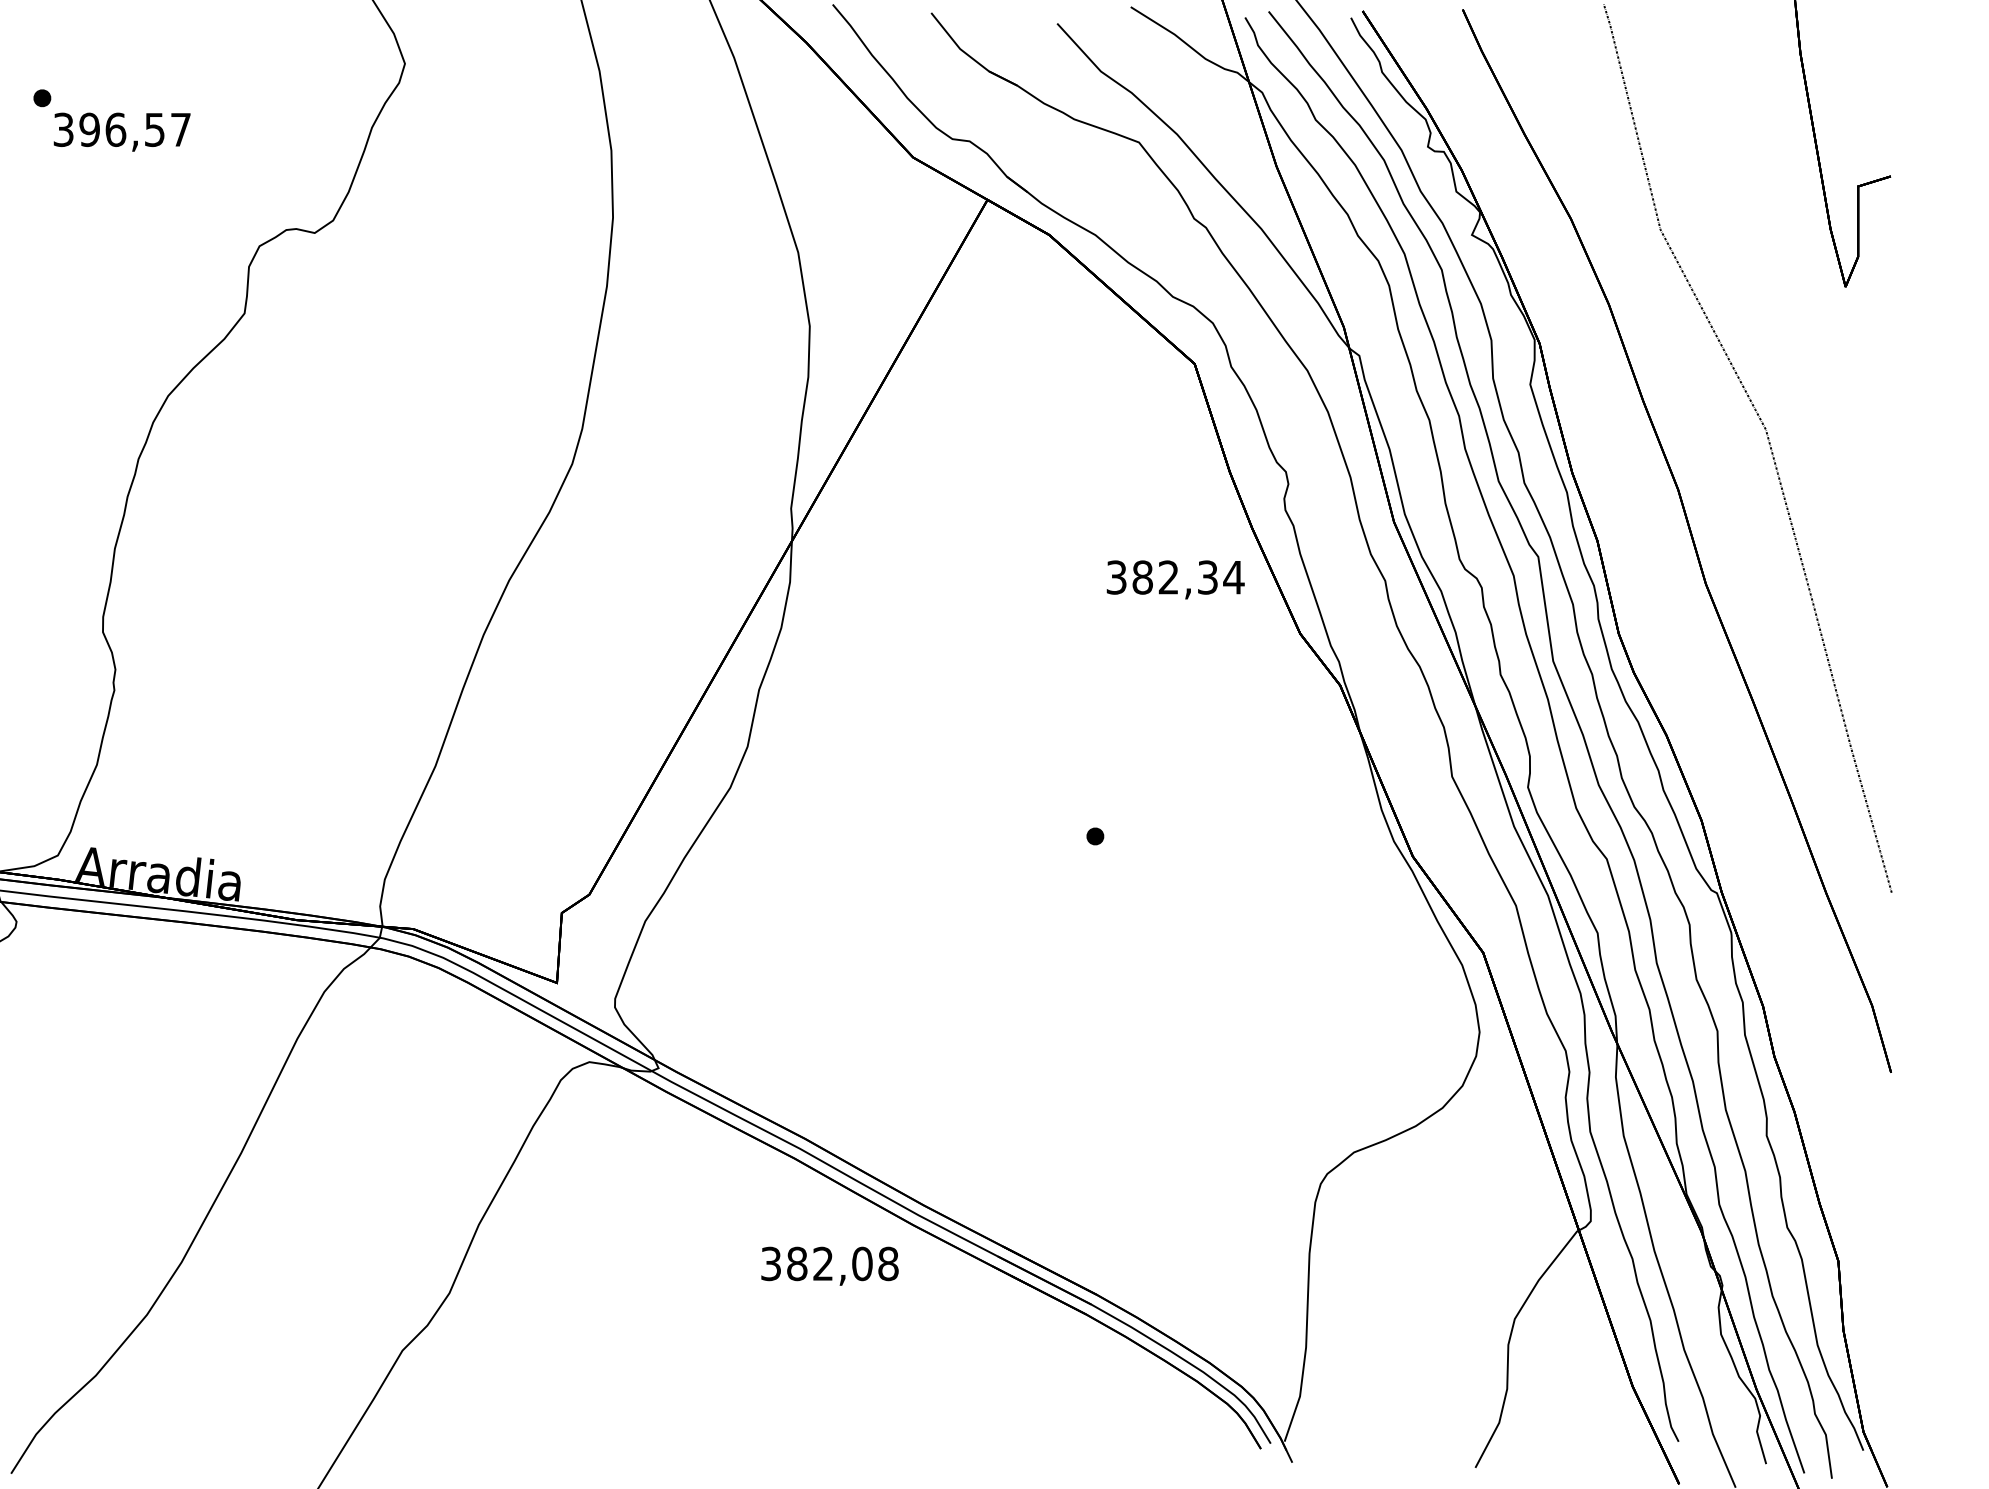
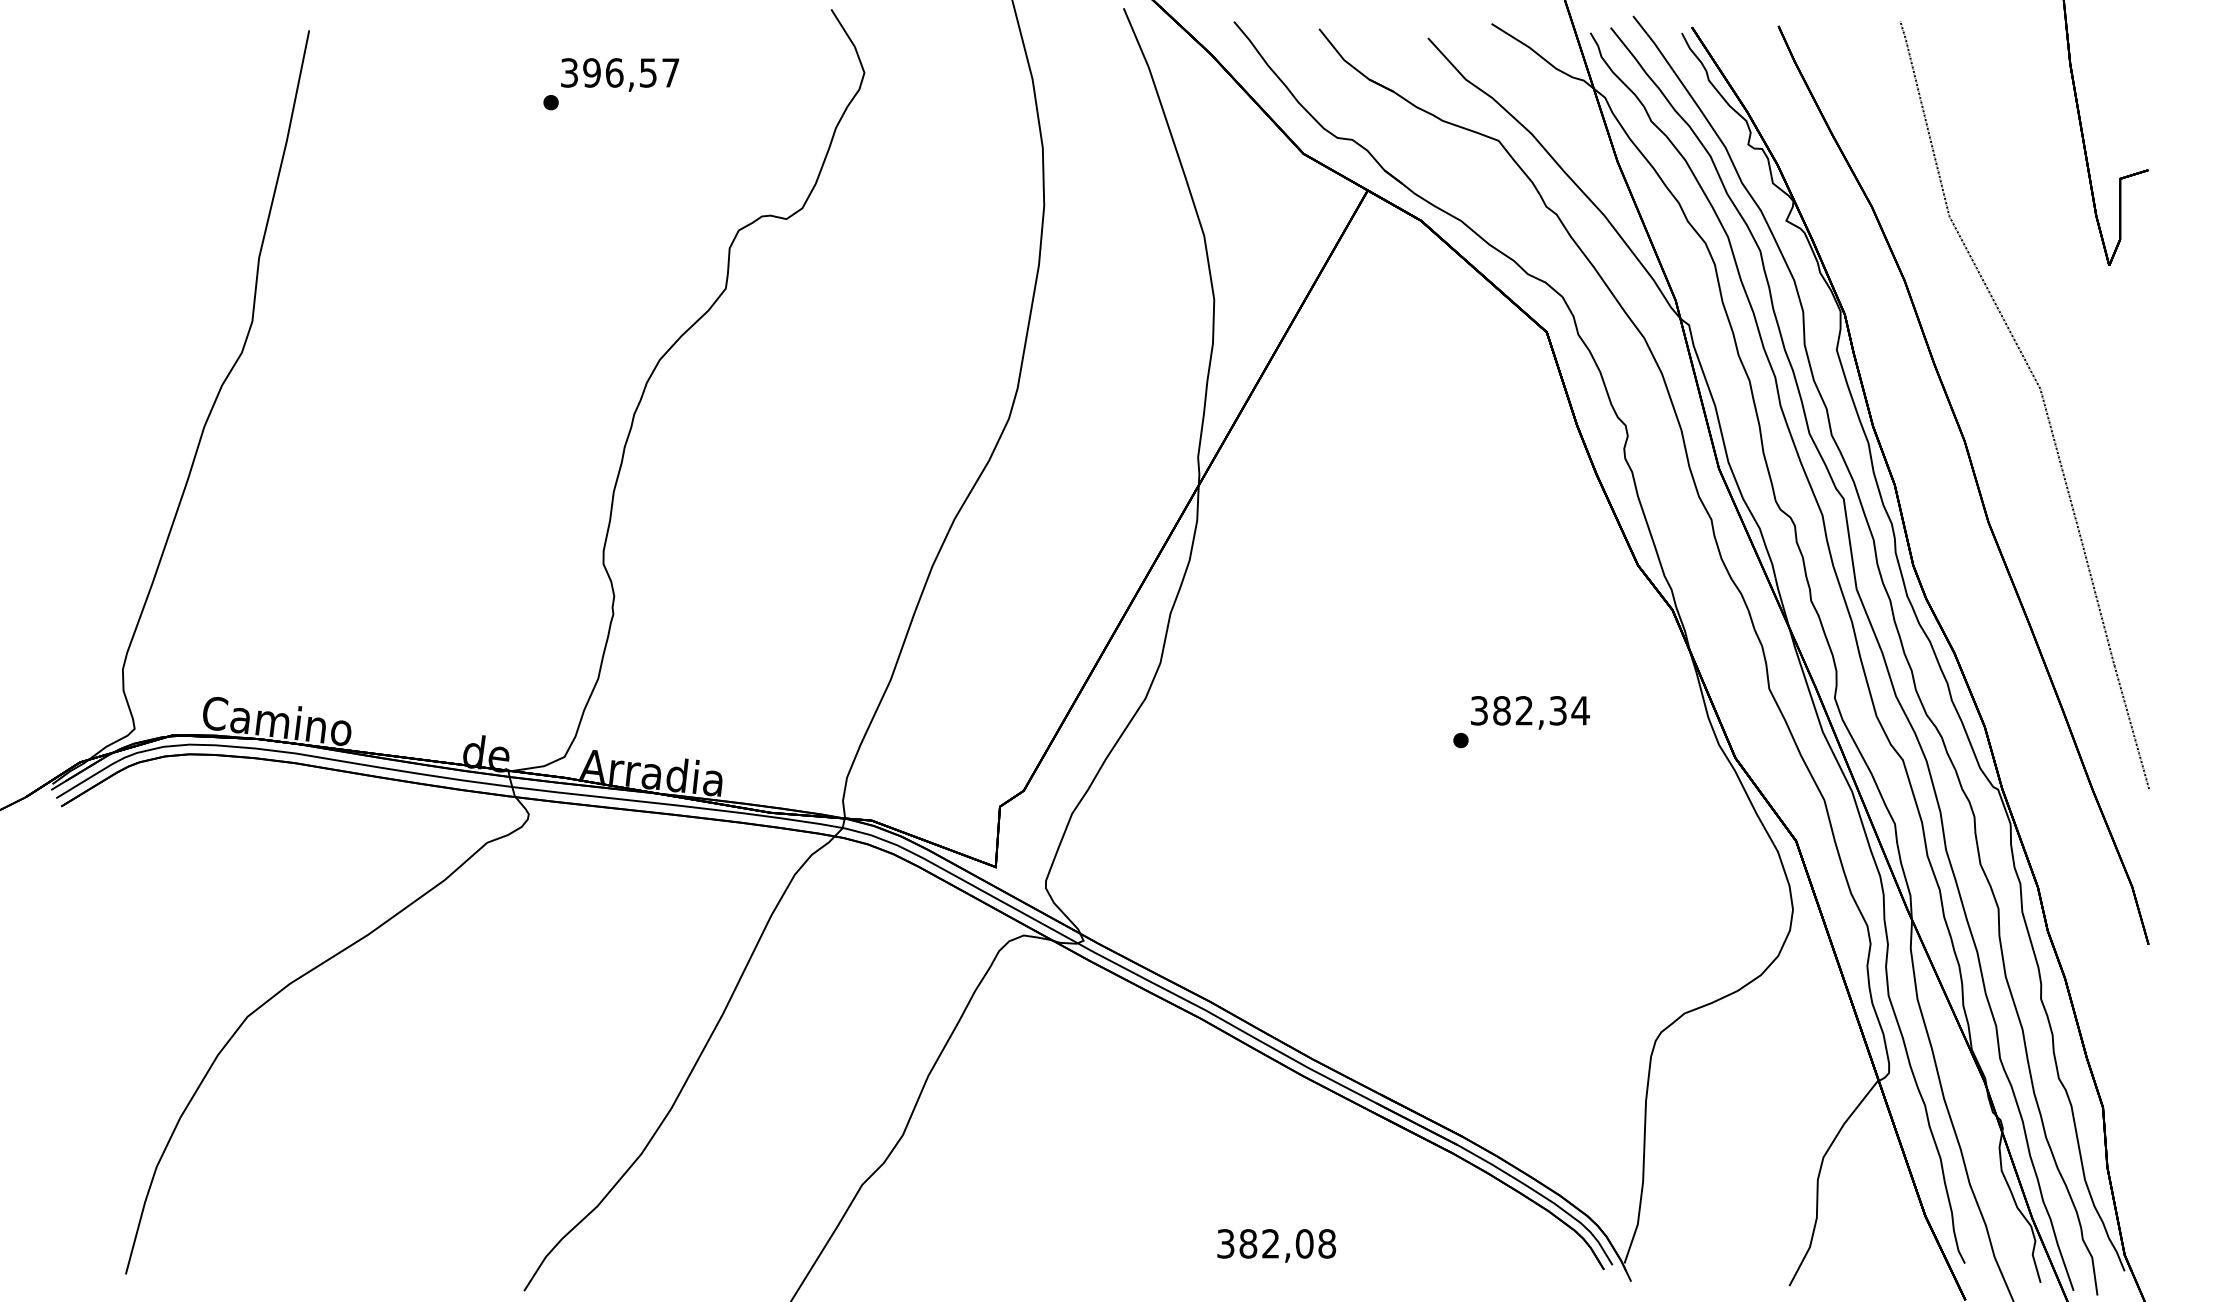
text: (122, 131) -> (620, 74), moved
text: (1175, 579) -> (1530, 712), moved
text: (829, 1265) -> (1276, 1245), moved

